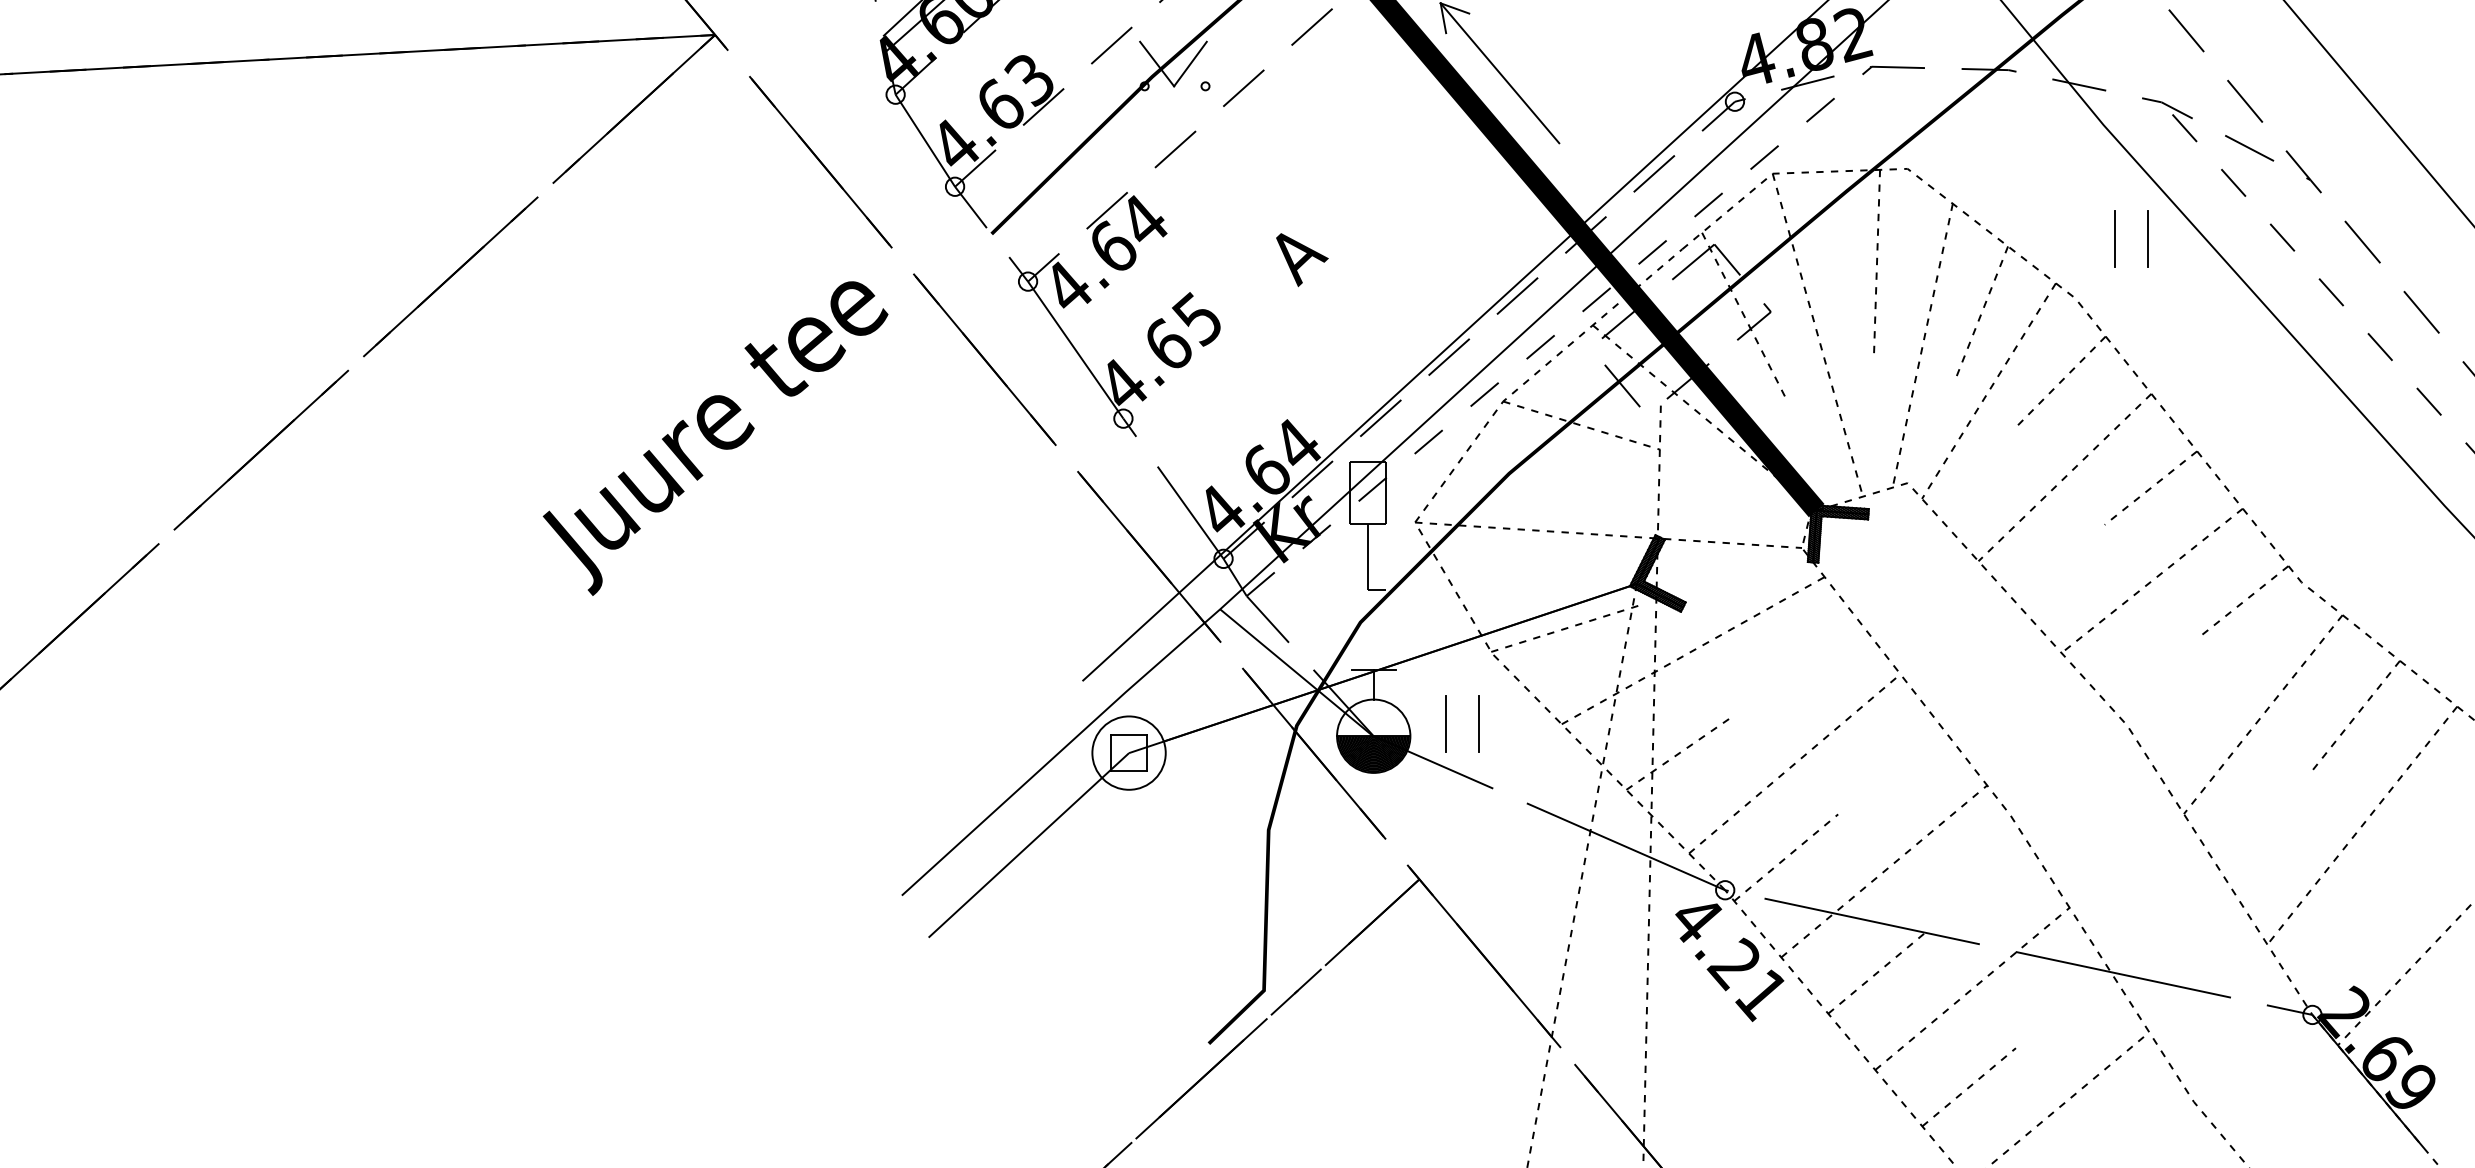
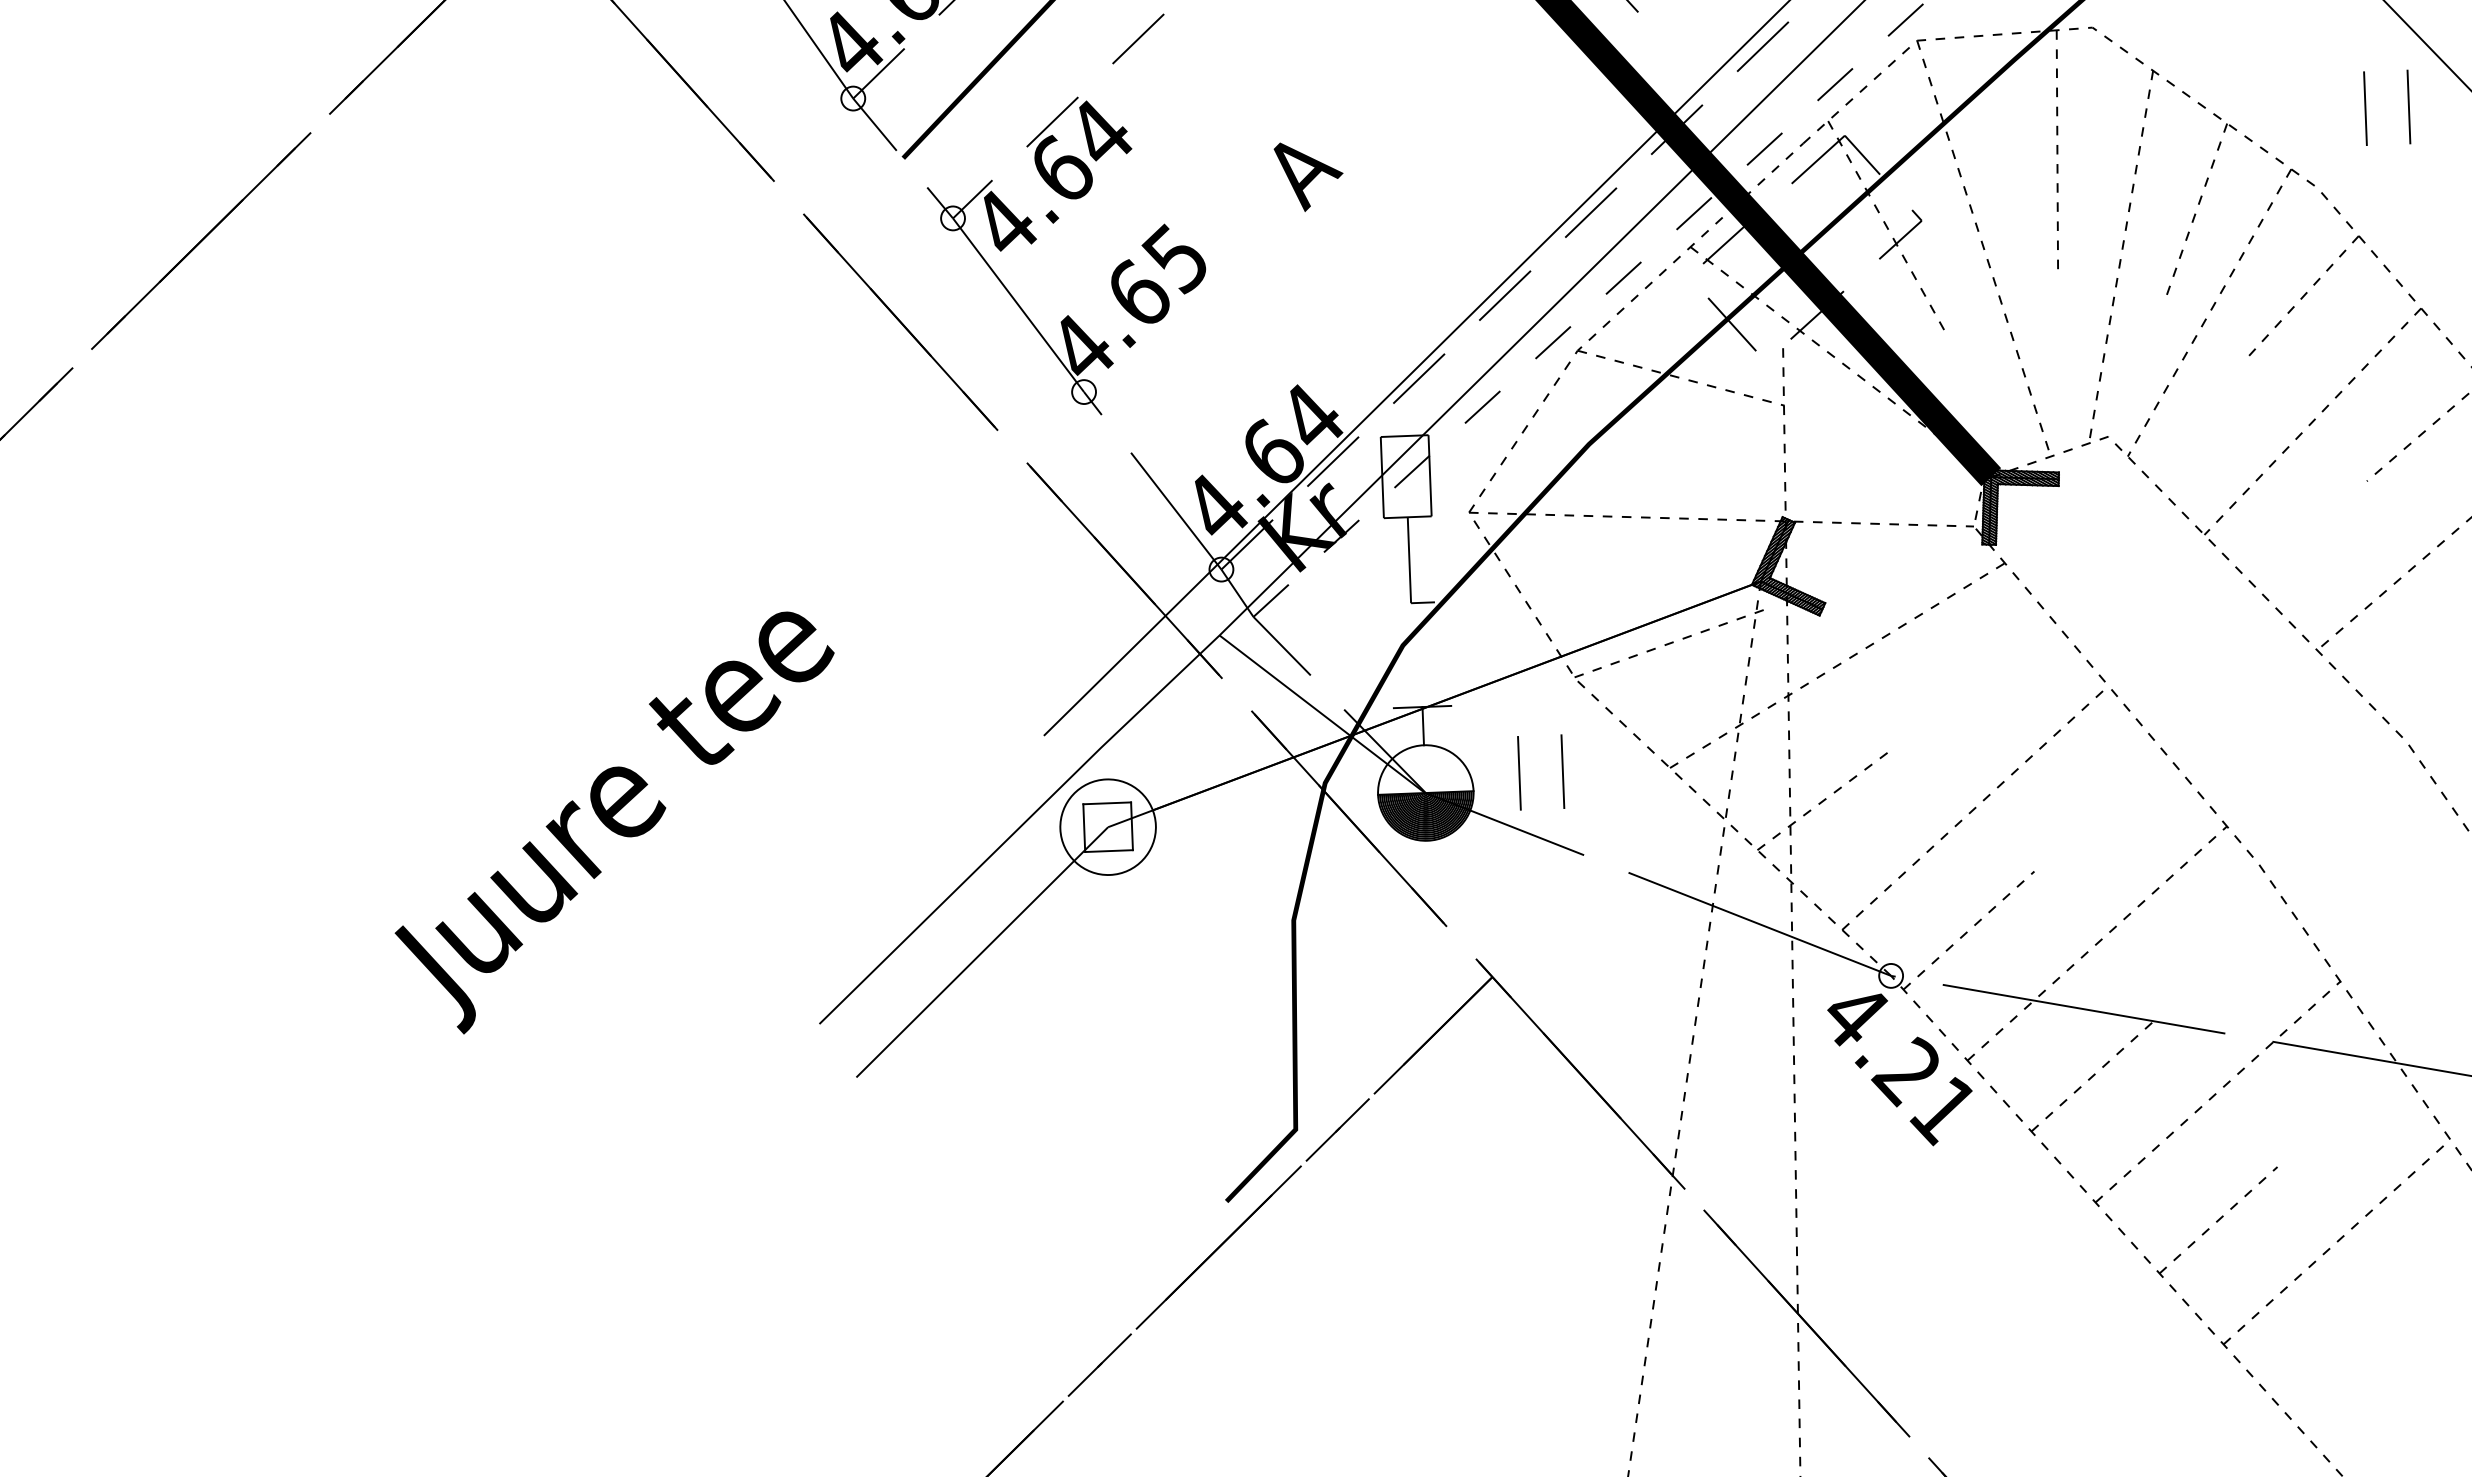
text: (715, 438) -> (615, 823), moved

